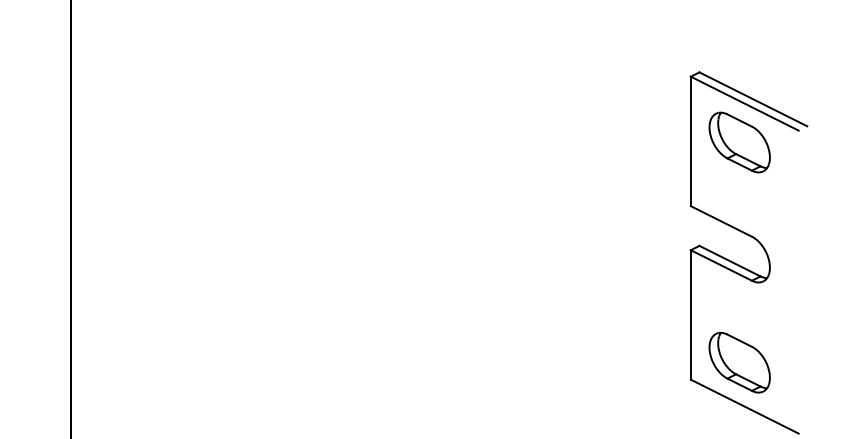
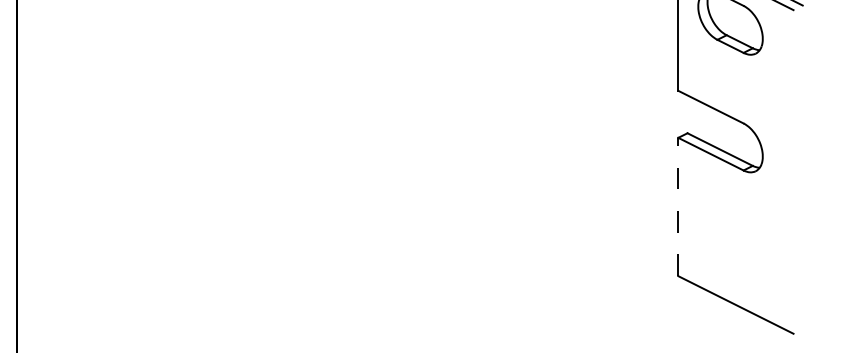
line: (690, 314) -> (677, 206), solid -> dashed
part: (739, 362) -> (730, 257), removed

